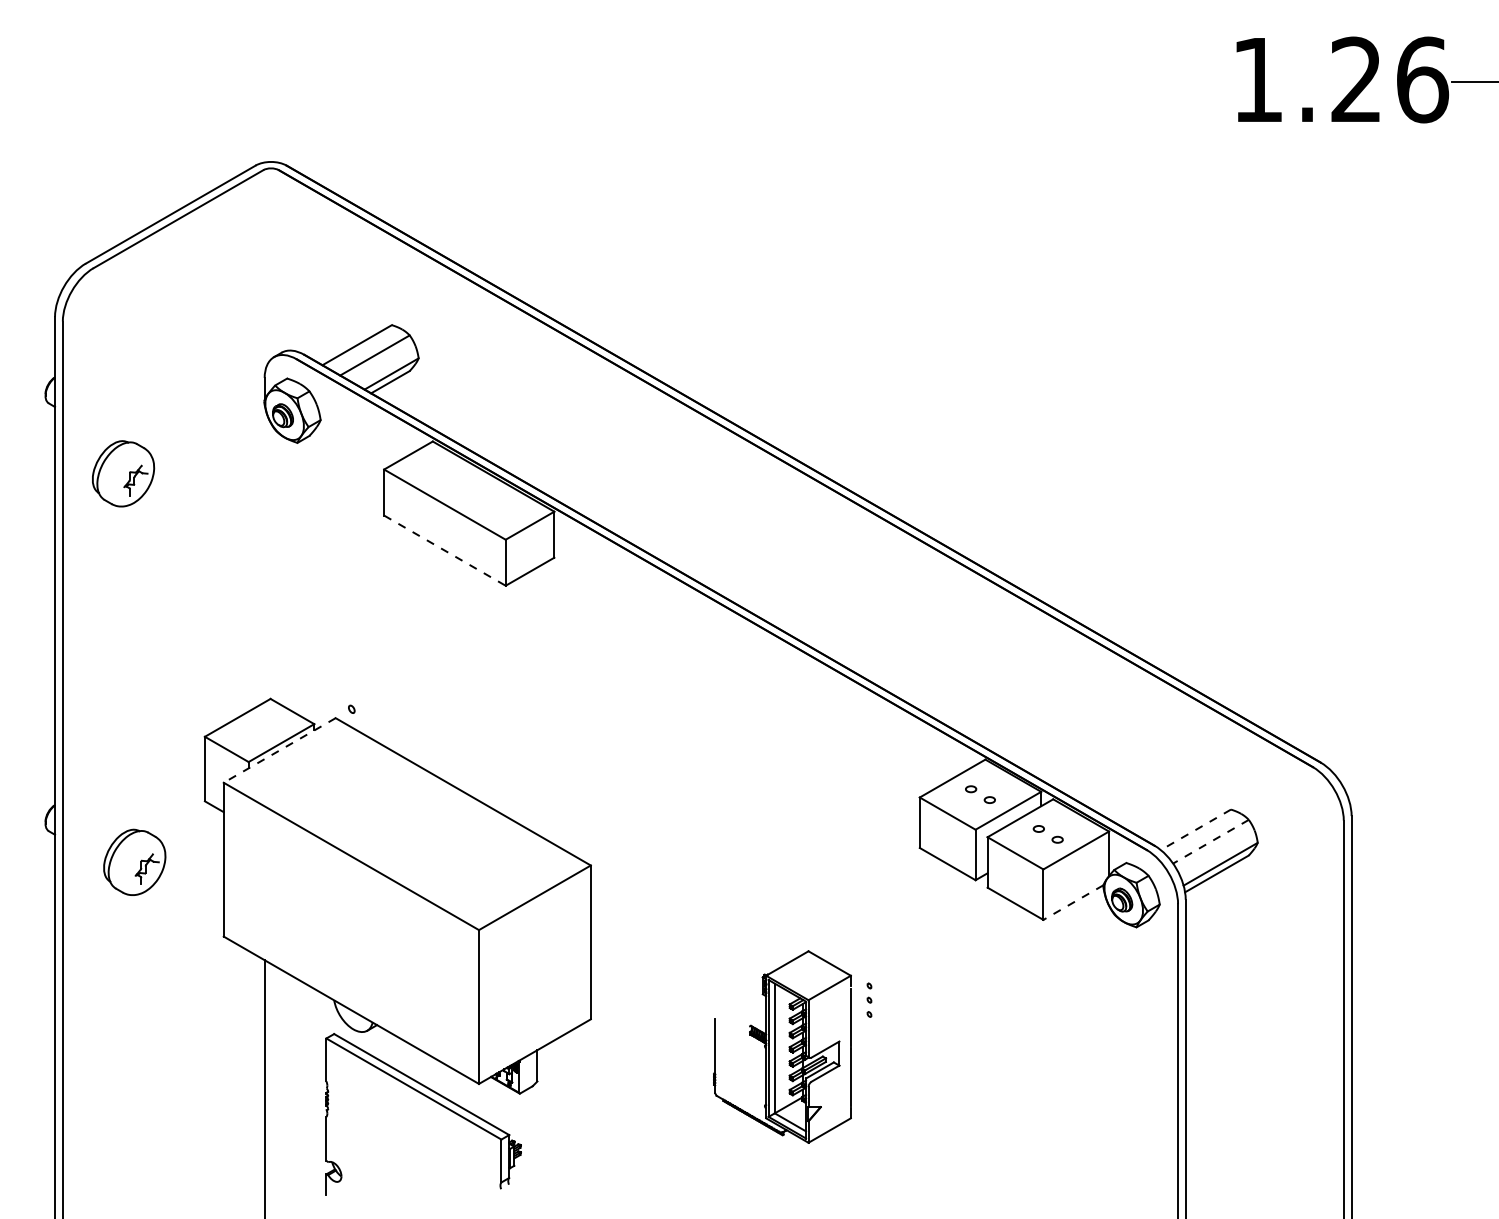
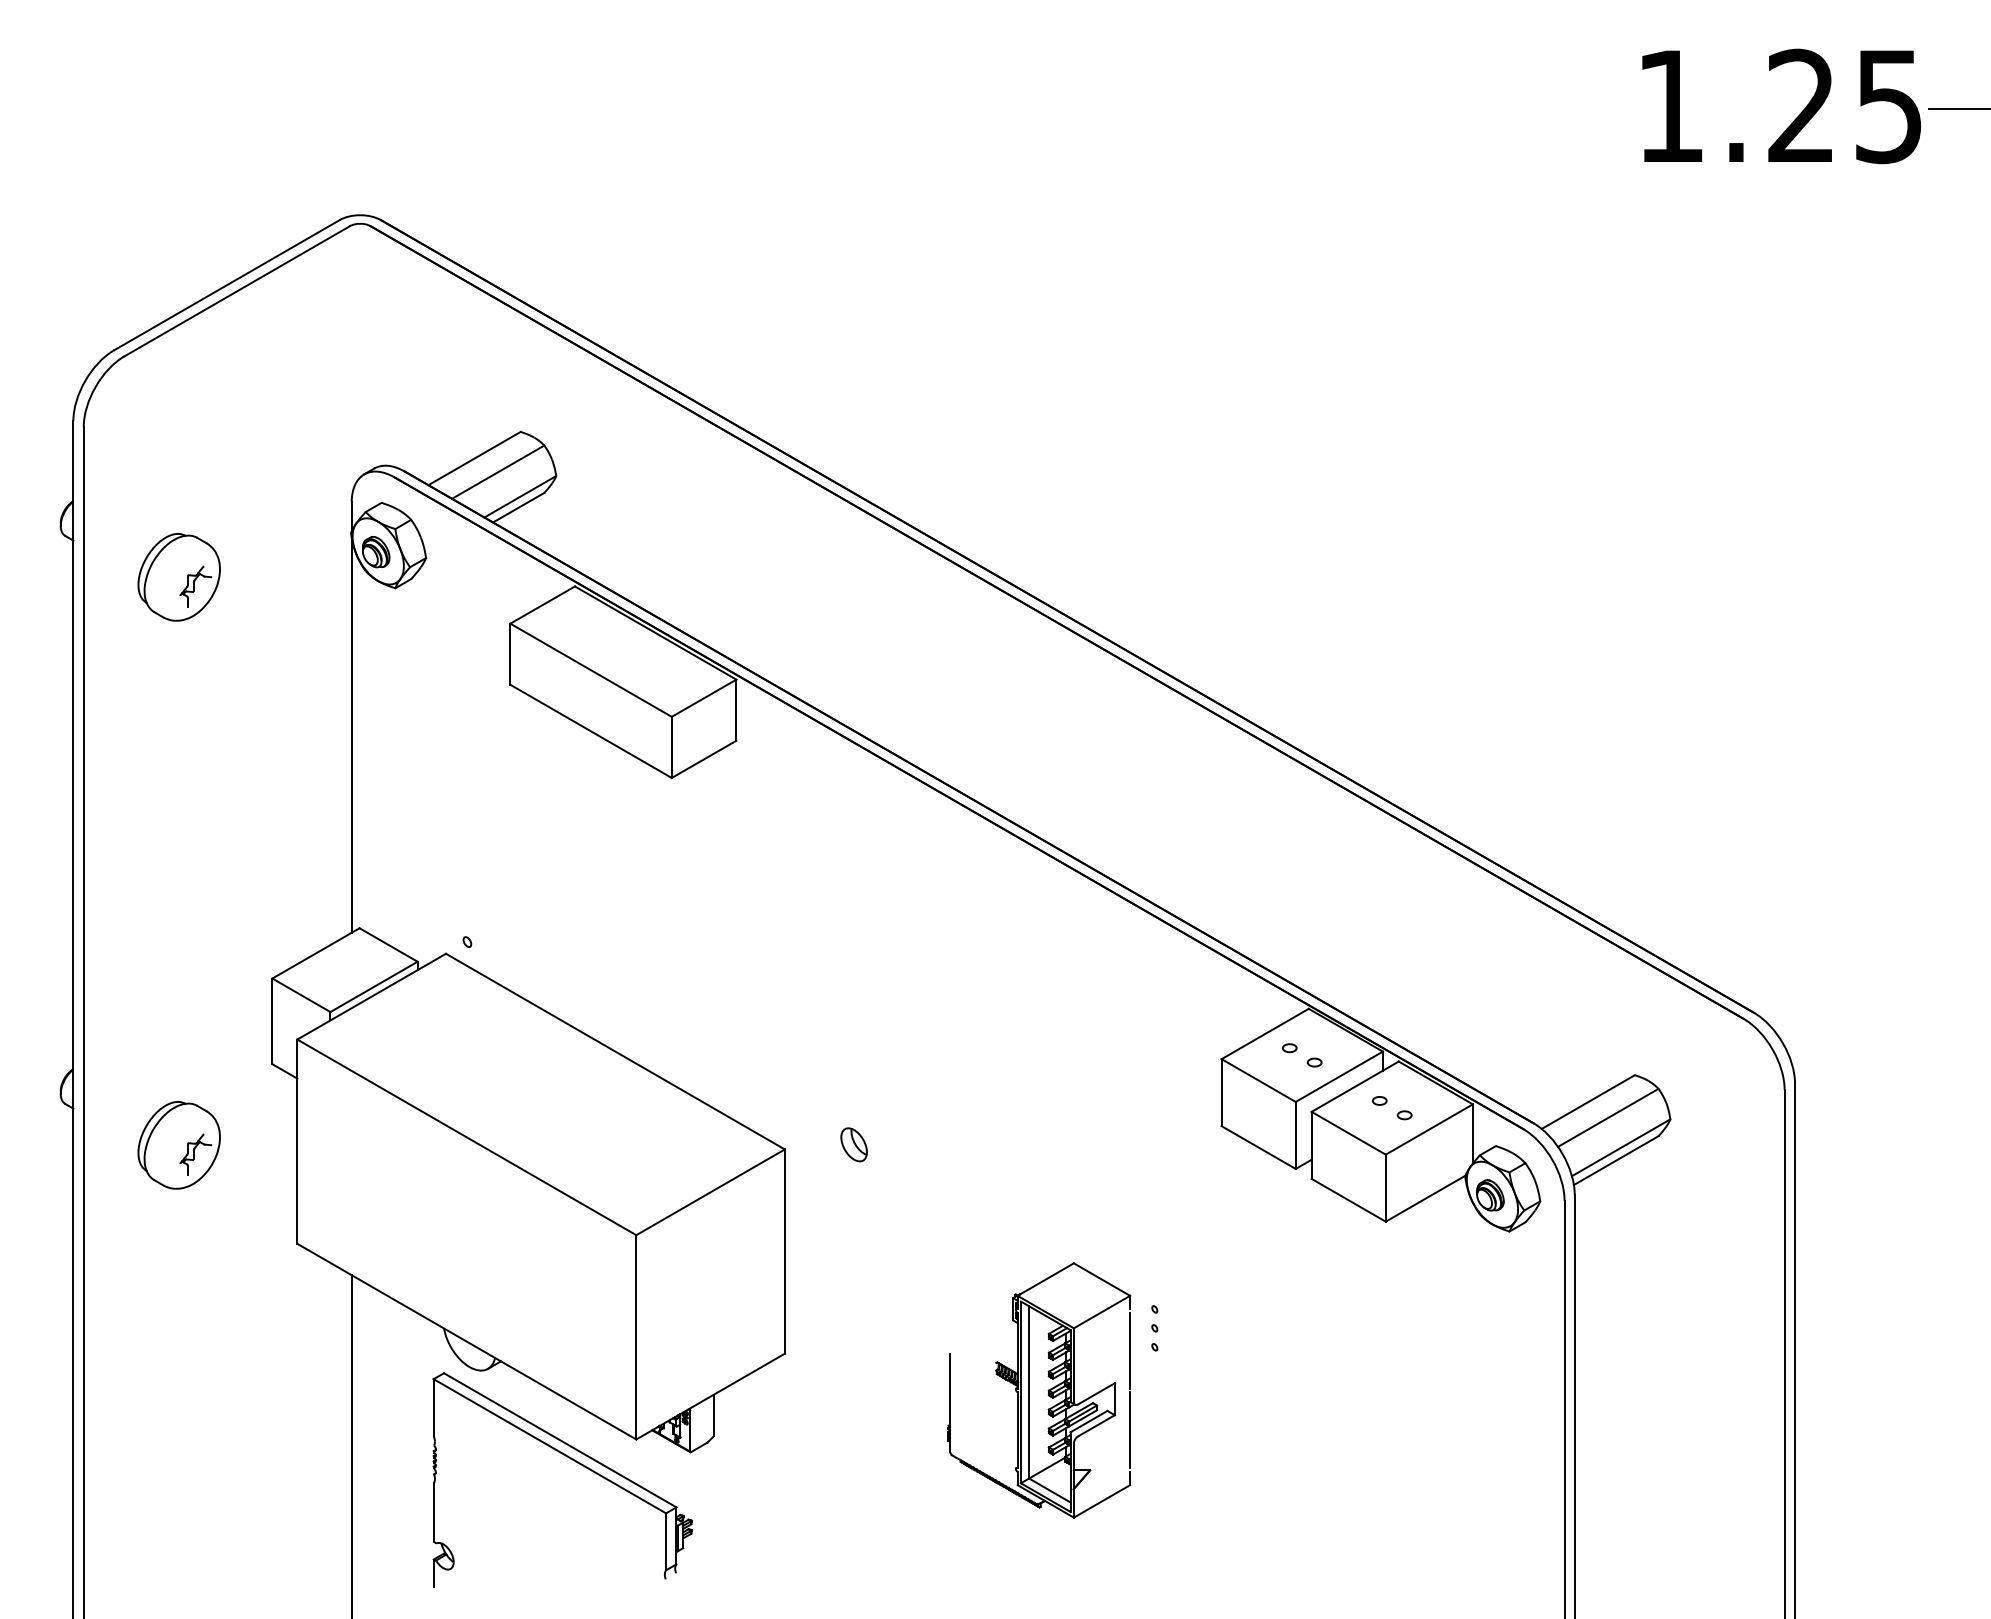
text: (1422, 80) -> (1889, 106), 1.26 -> 1.25
part: (122, 473) -> (178, 577), moved
line: (445, 550) -> (591, 731), dashed -> solid
line: (264, 553) -> (351, 734), added
line: (279, 750) -> (371, 996), dashed -> solid
line: (1196, 830) -> (1588, 1102), dashed -> solid
line: (1210, 842) -> (1607, 1118), dashed -> solid
part: (642, 861) -> (853, 1144), added
line: (1073, 902) -> (1425, 1198), dashed -> solid

